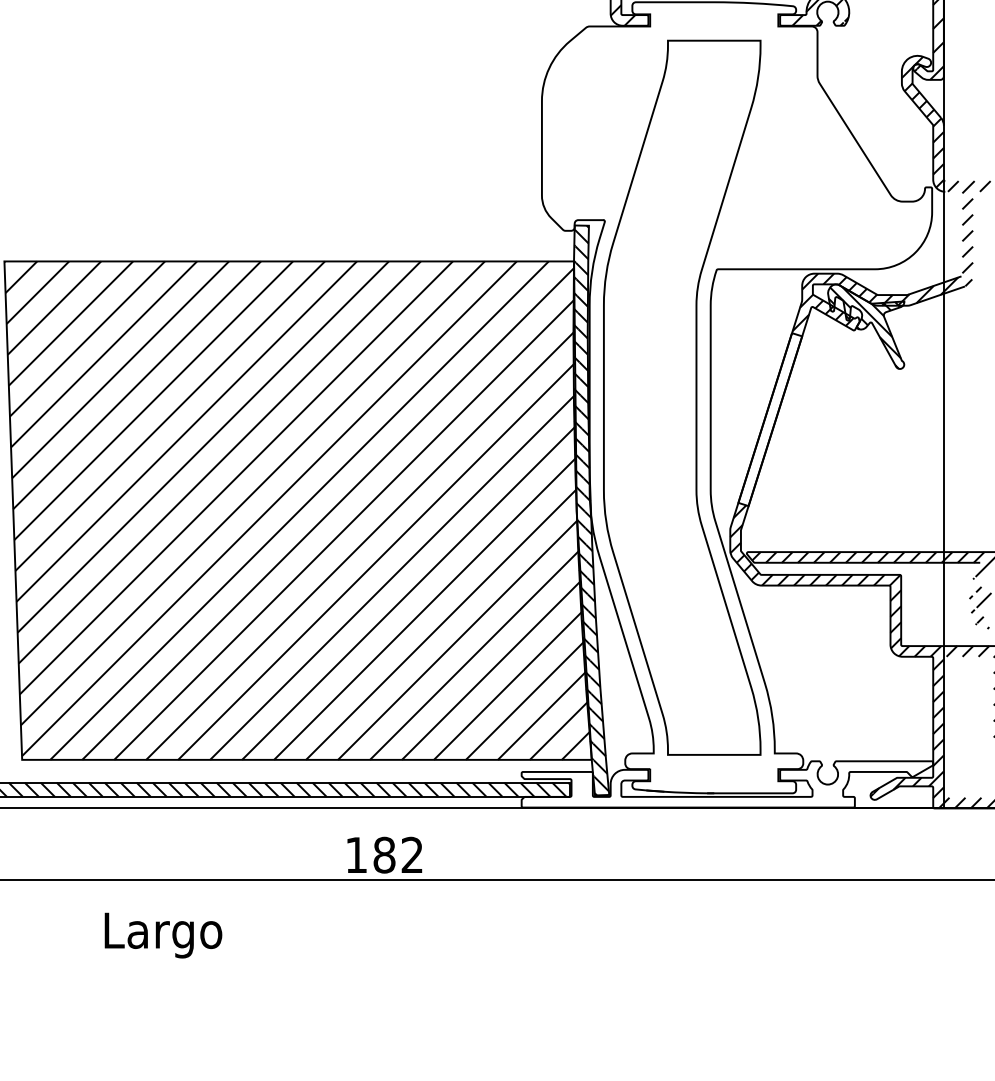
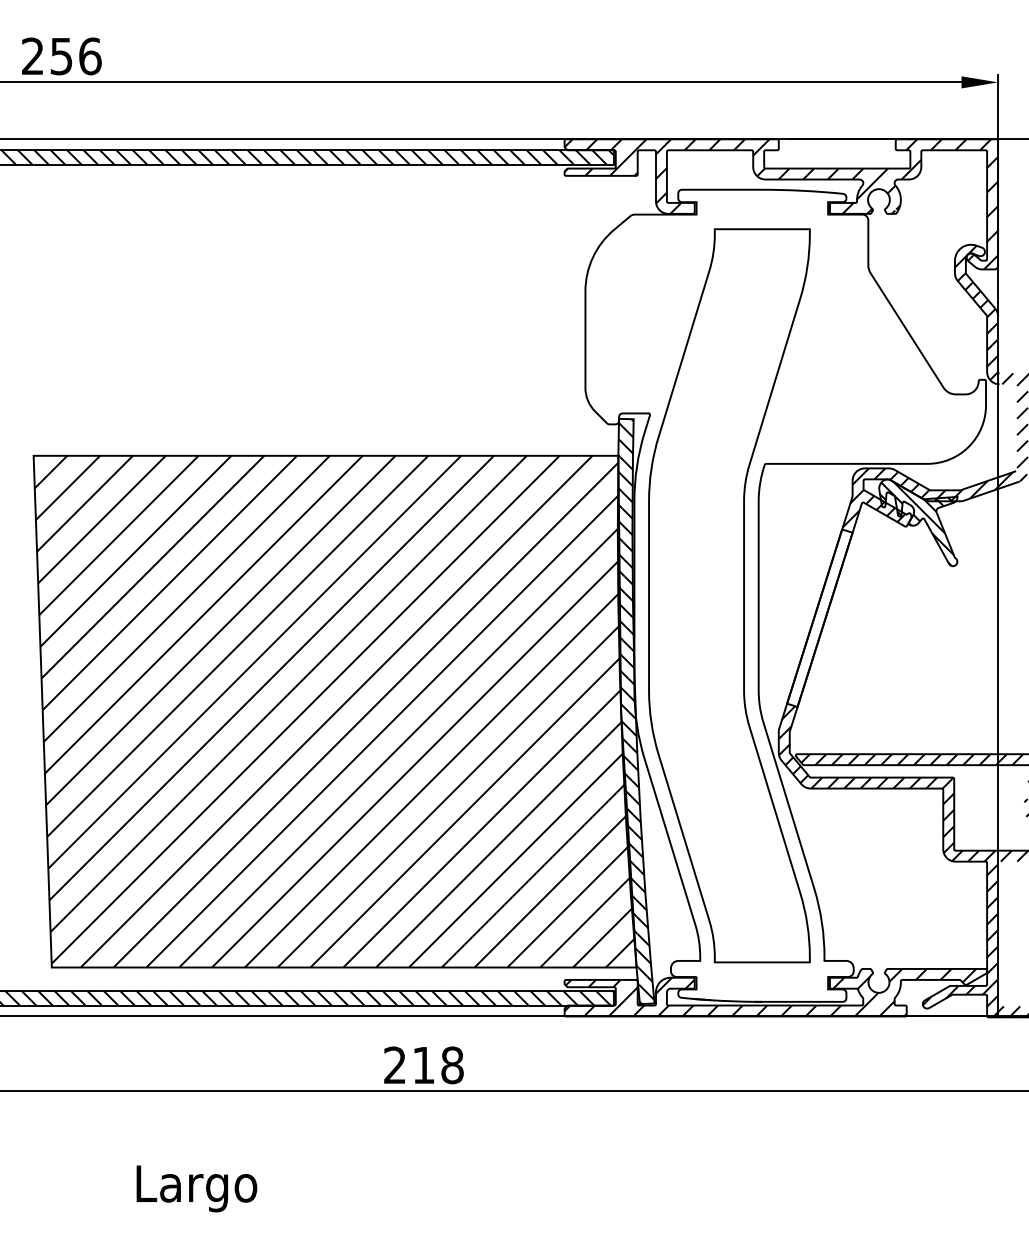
hatch: (722, 784) -> (770, 992), added
text: (384, 855) -> (423, 1065), 182 -> 218
text: (163, 935) -> (196, 1188), moved

